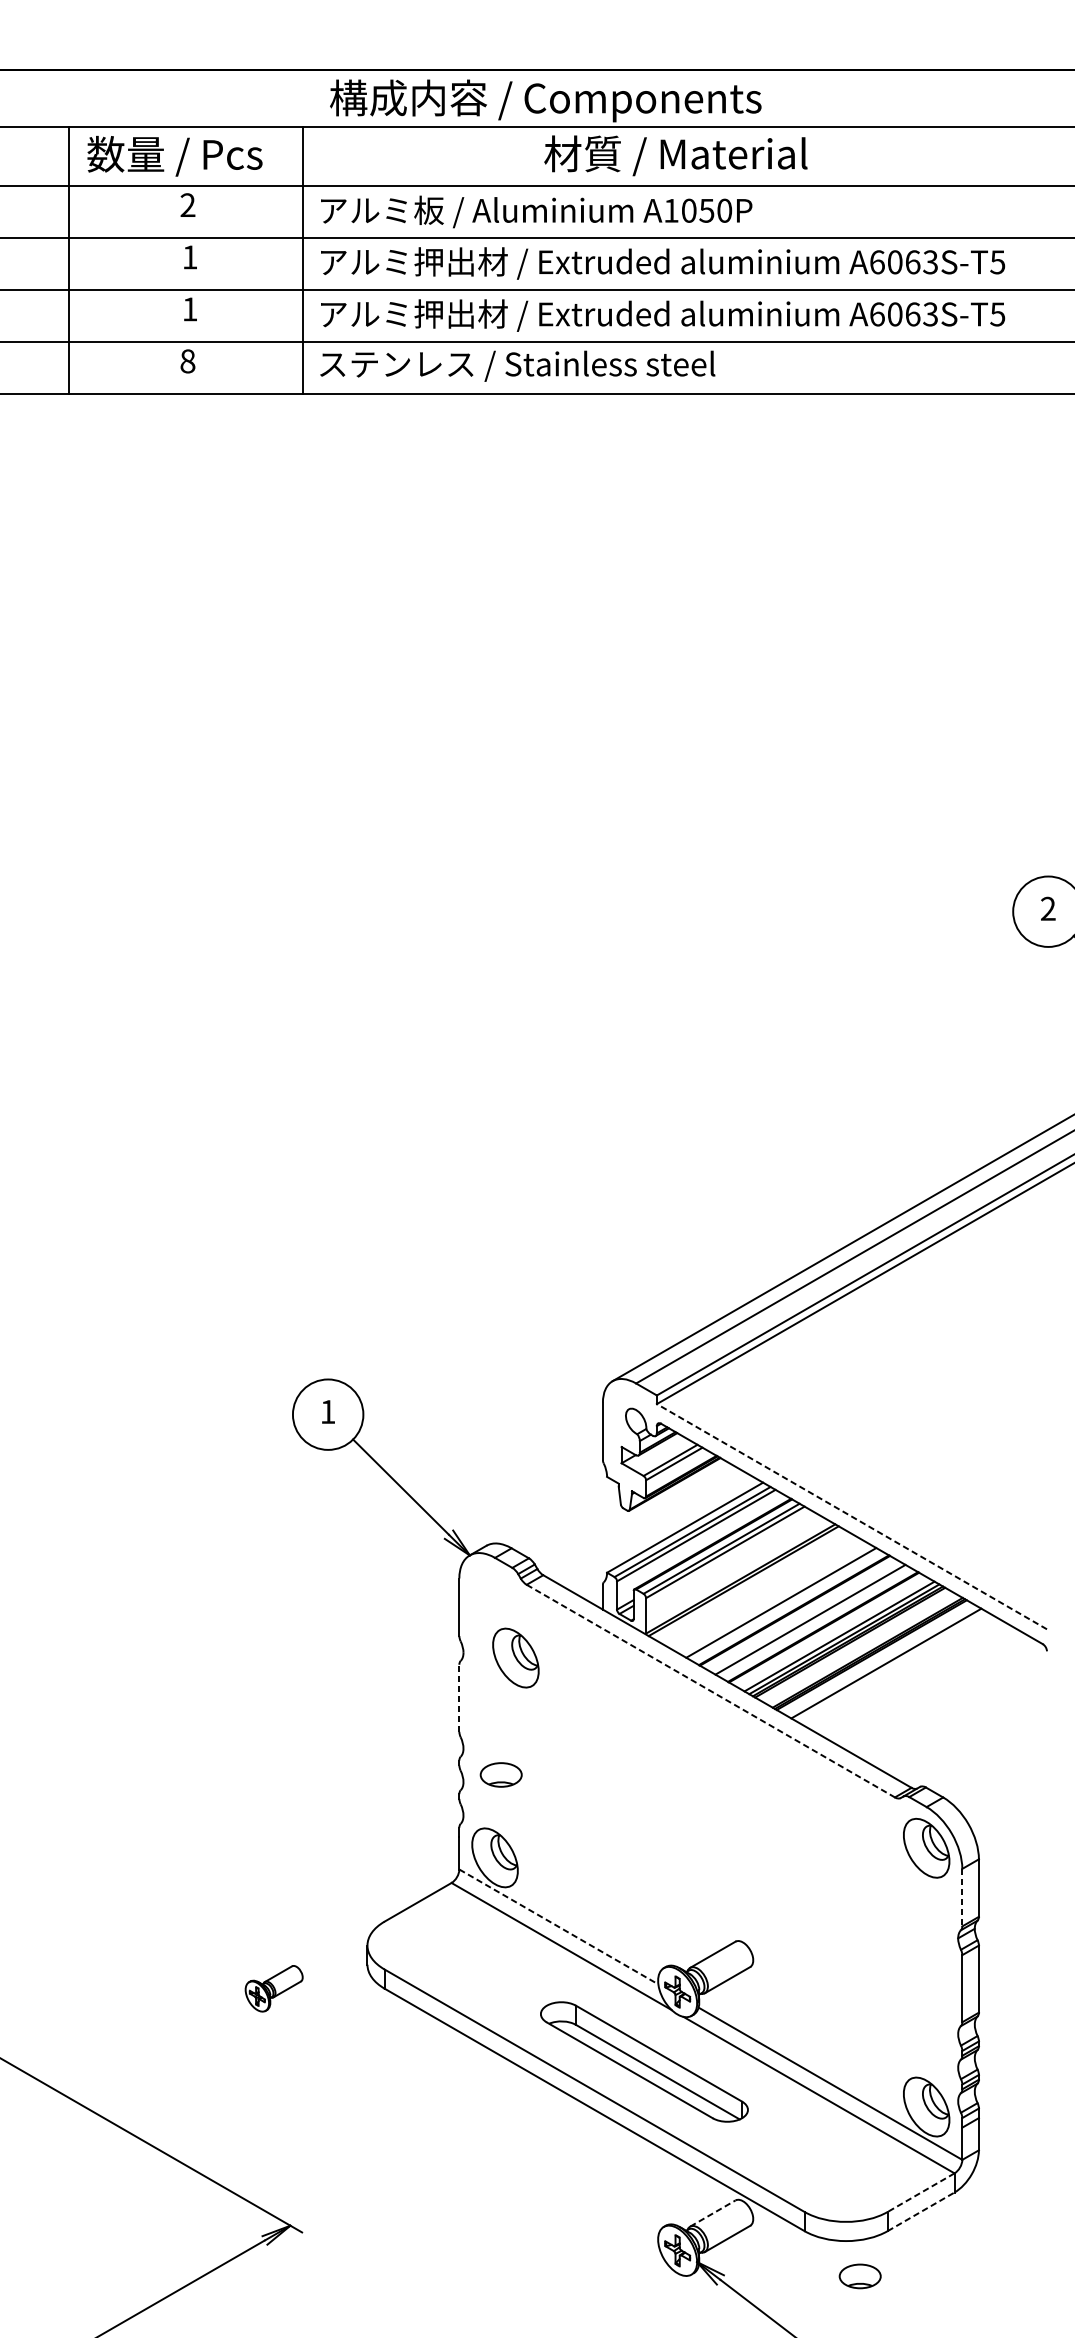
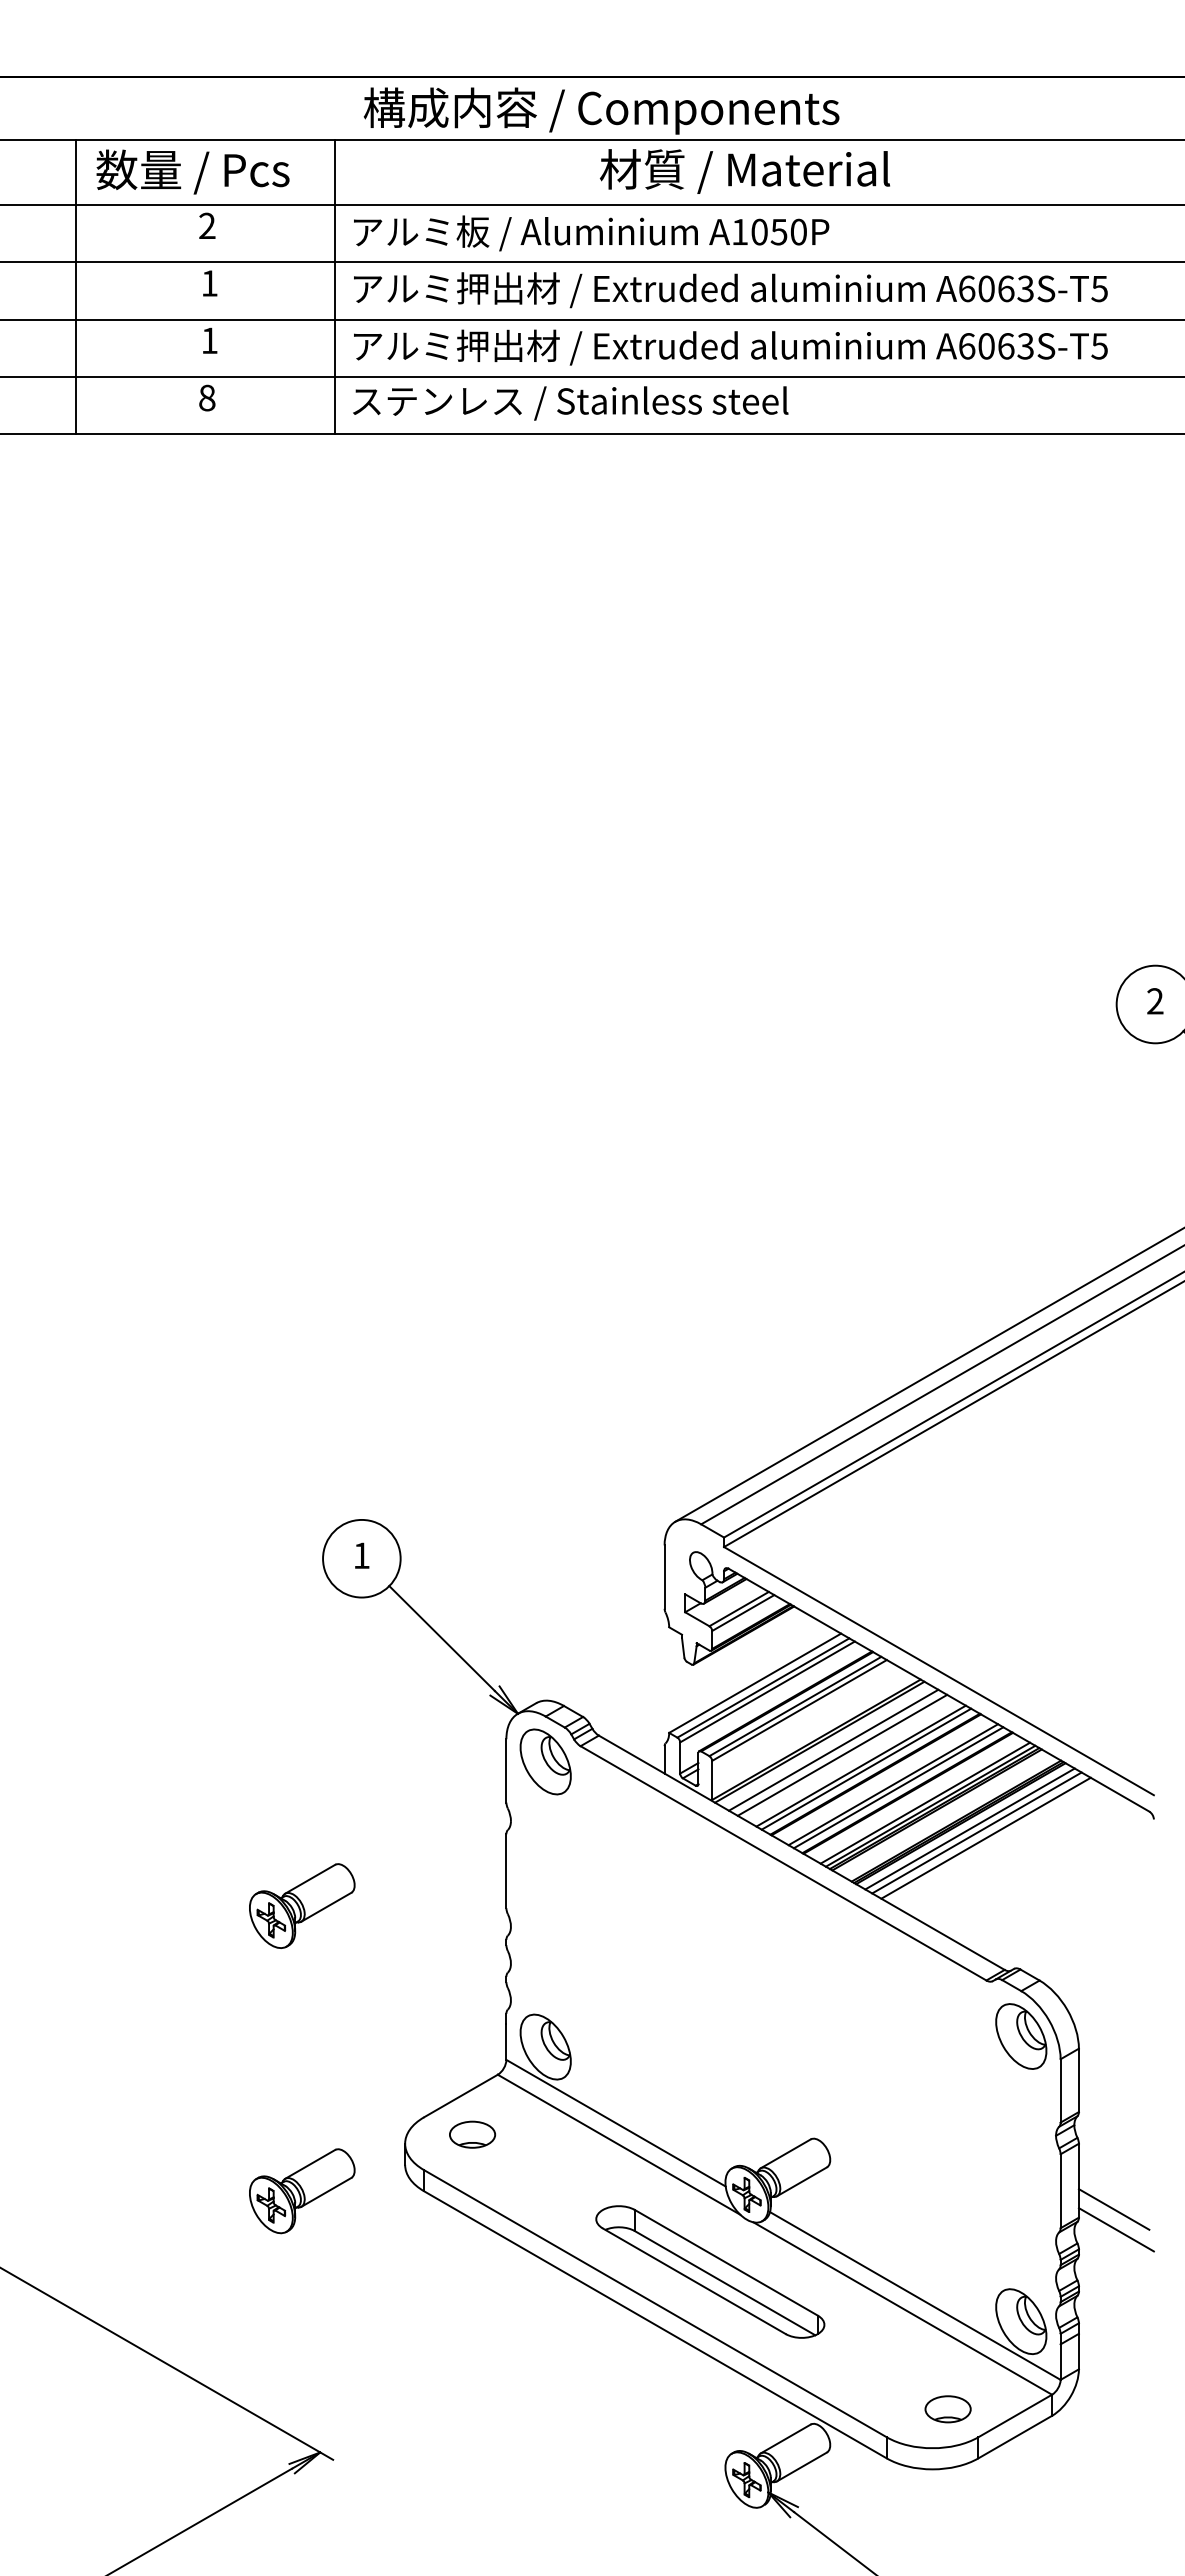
line: (851, 1516) -> (938, 1670), dashed -> solid
line: (756, 1587) -> (833, 1749), added
line: (764, 1592) -> (842, 1754), added
line: (786, 1605) -> (866, 1768), added
line: (815, 1622) -> (898, 1787), added
part: (515, 1657) -> (545, 1761), moved
line: (879, 1659) -> (969, 1828), added
line: (894, 1667) -> (985, 1837), added
line: (710, 1691) -> (783, 1863), dashed -> solid
line: (459, 1698) -> (506, 1871), dashed -> solid
part: (274, 1729) -> (302, 1905), added
part: (501, 1774) -> (472, 2134), moved
line: (962, 1897) -> (1060, 2090), dashed -> solid
line: (559, 1927) -> (616, 2123), dashed -> solid
part: (274, 1988) -> (302, 2191), size x1.67
line: (1010, 2005) -> (1113, 2209), added
line: (1012, 2023) -> (1115, 2229), added
line: (921, 2193) -> (1015, 2416), dashed -> solid
line: (921, 2212) -> (1015, 2437), dashed -> solid
line: (712, 2213) -> (785, 2438), dashed -> solid
part: (859, 2276) -> (947, 2409), moved

